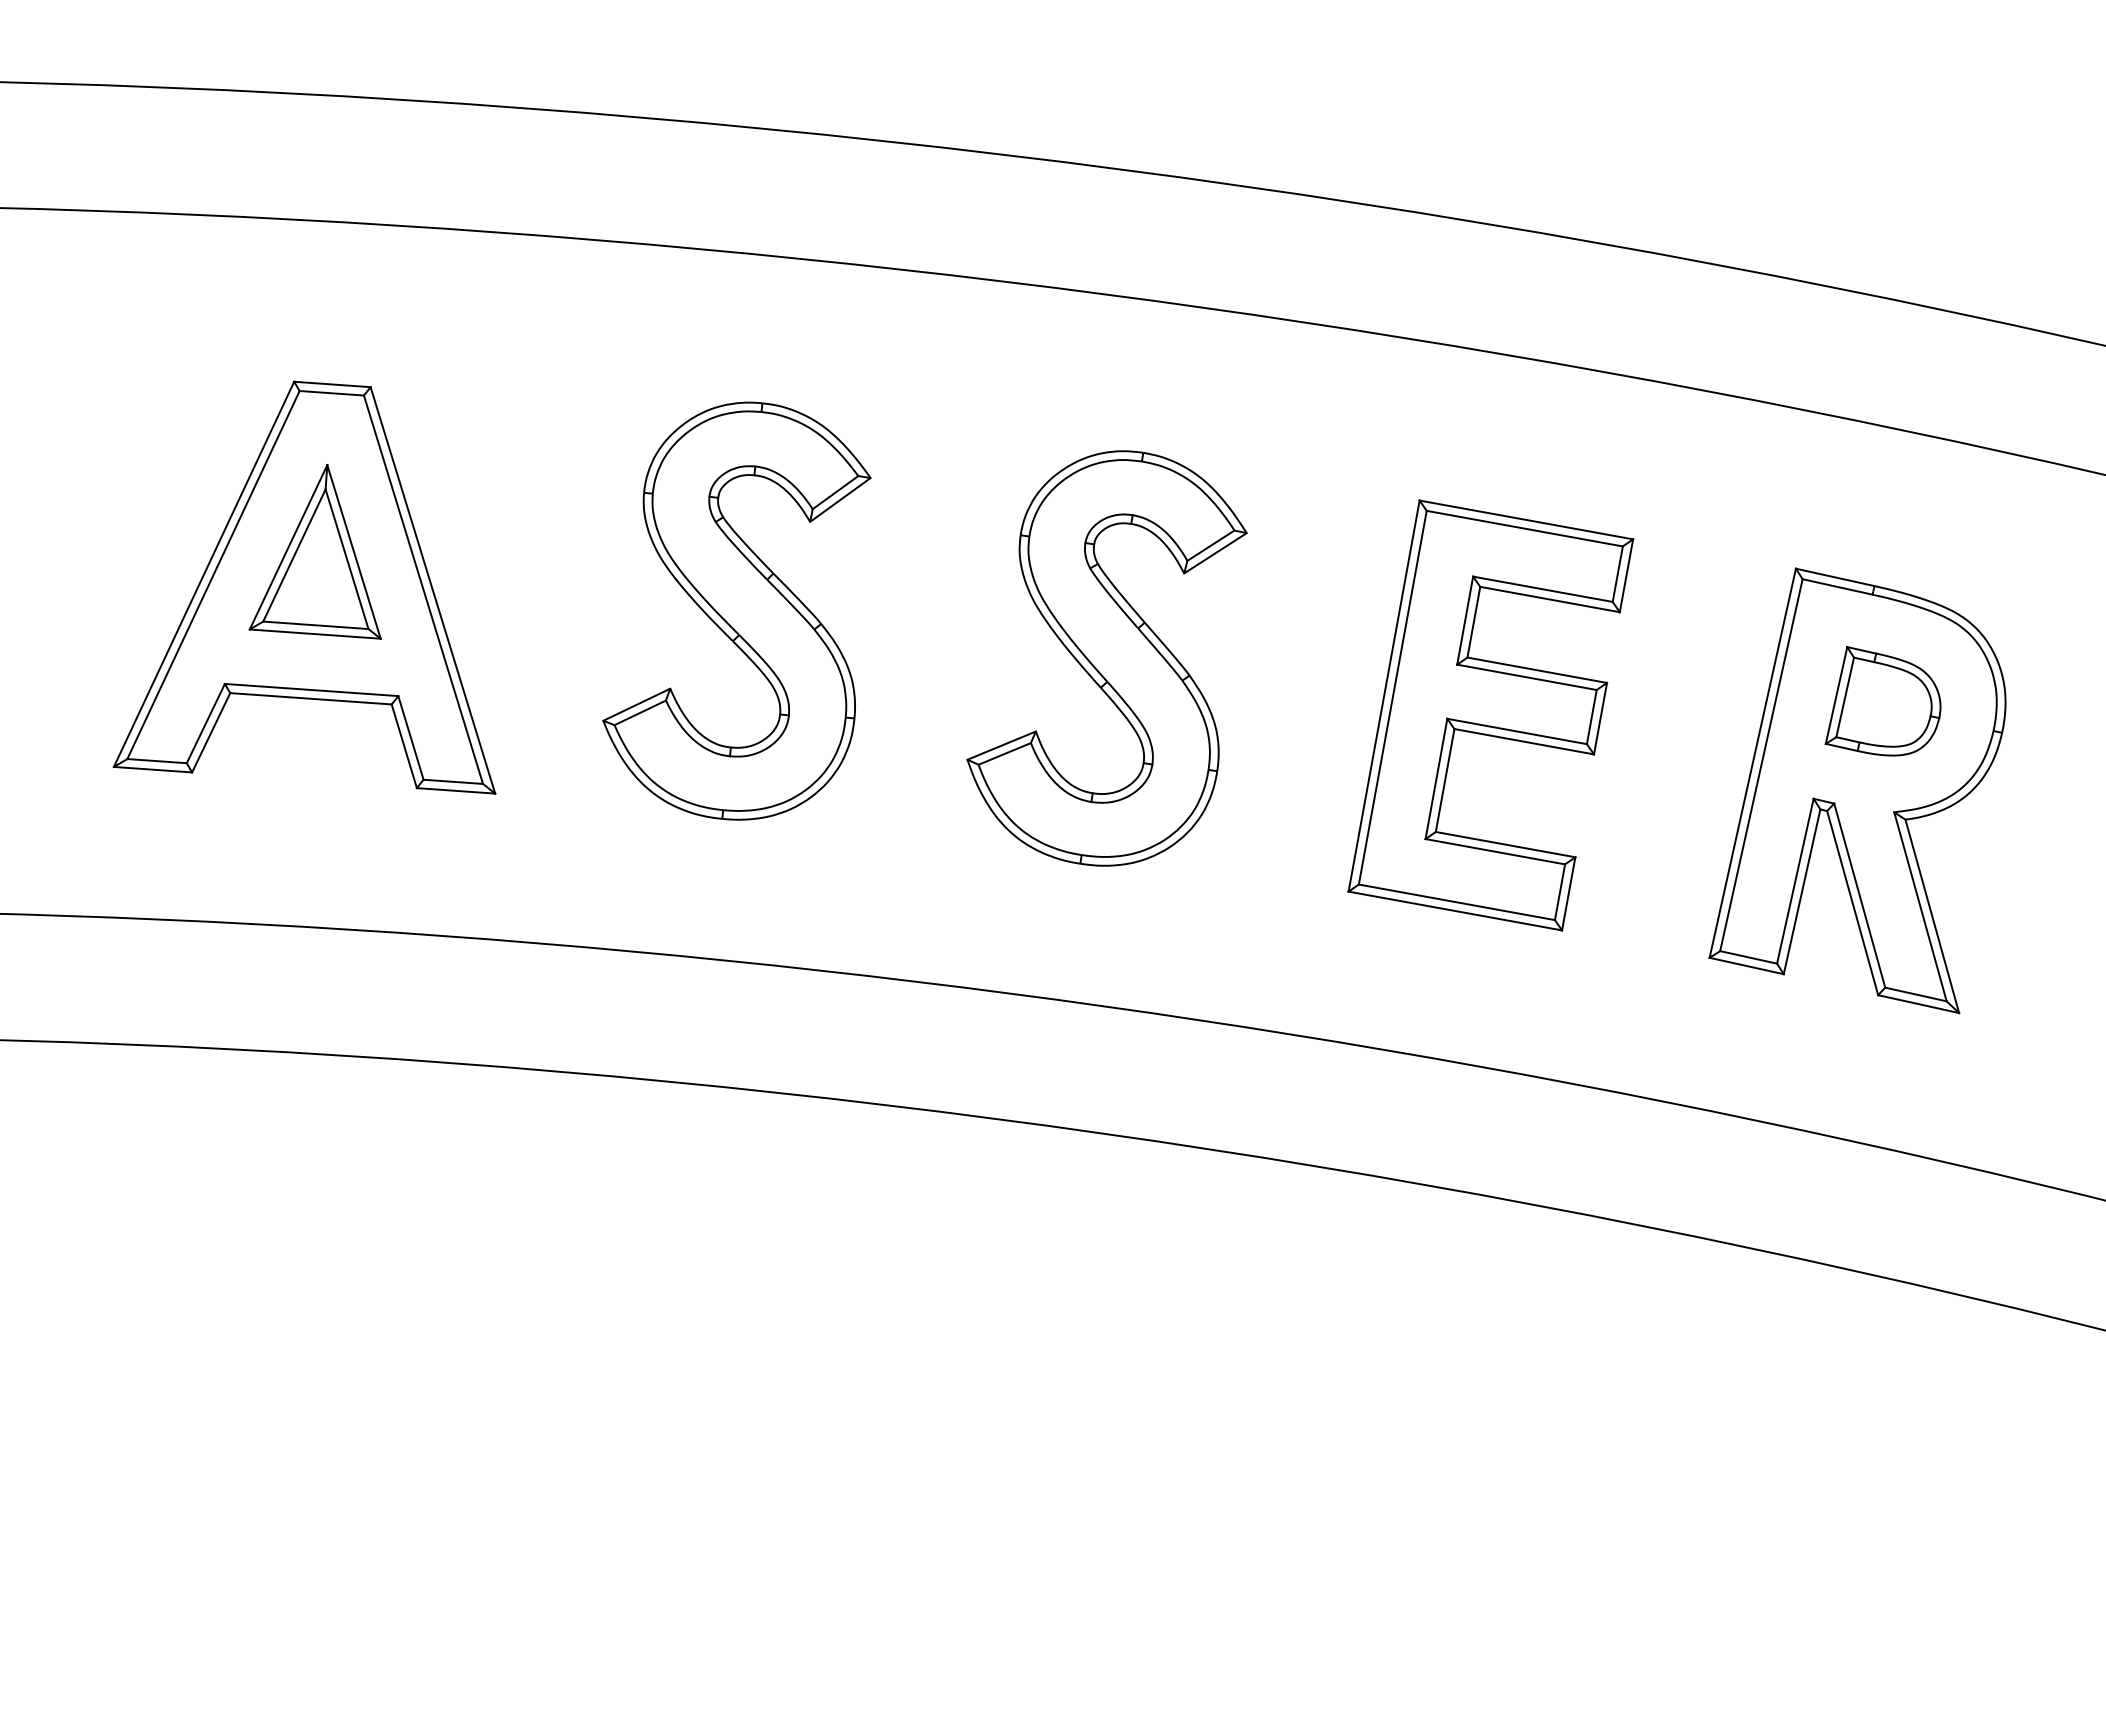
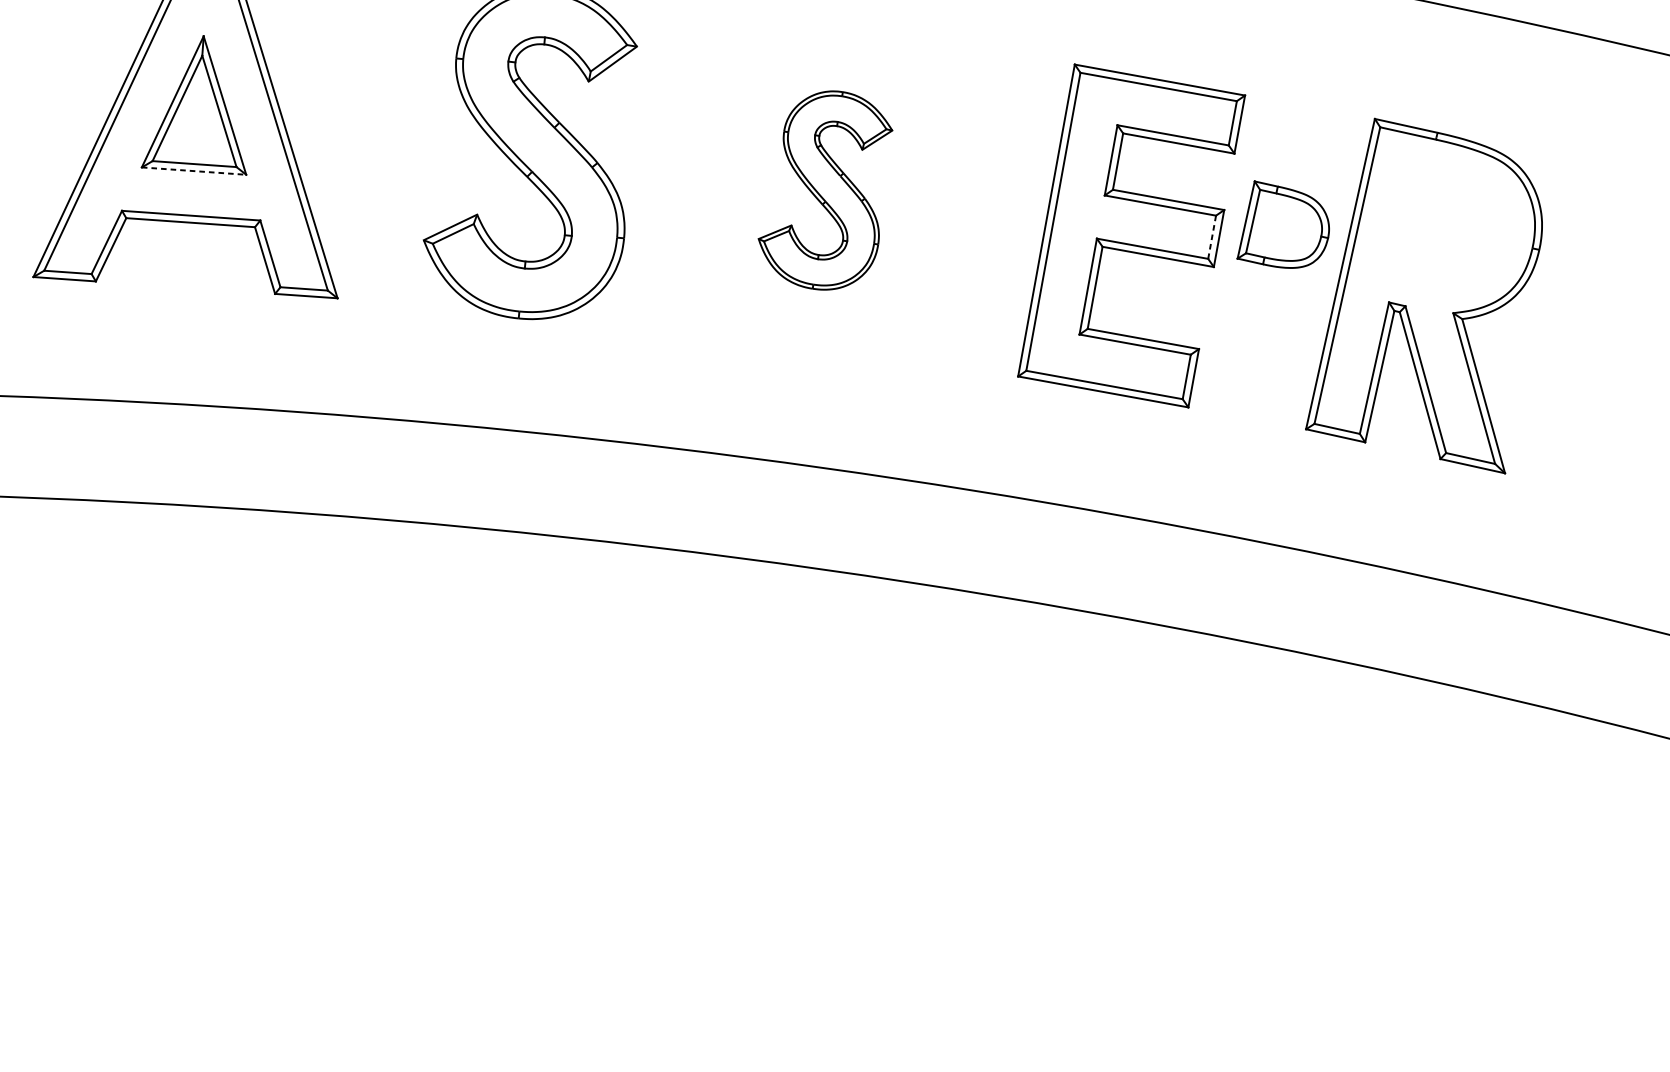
line: (315, 634) -> (194, 171), solid -> dashed
part: (1106, 658) -> (825, 190), size x0.6
part: (1882, 701) -> (1282, 224), moved
line: (1591, 717) -> (1211, 237), solid -> dashed

